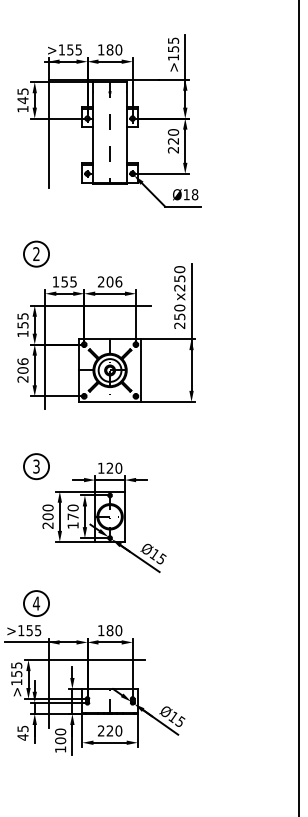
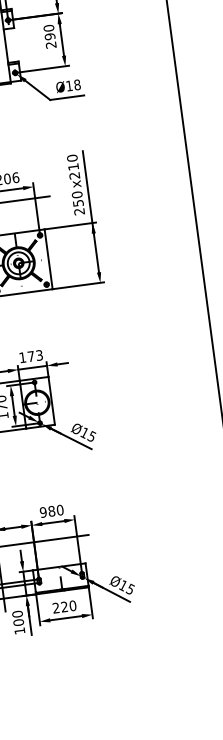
text: (173, 140) -> (49, 35), 220 -> 290
text: (179, 278) -> (73, 166), x250 -> x210
text: (114, 467) -> (35, 355), 120 -> 173
text: (100, 630) -> (42, 512), 180 -> 980

